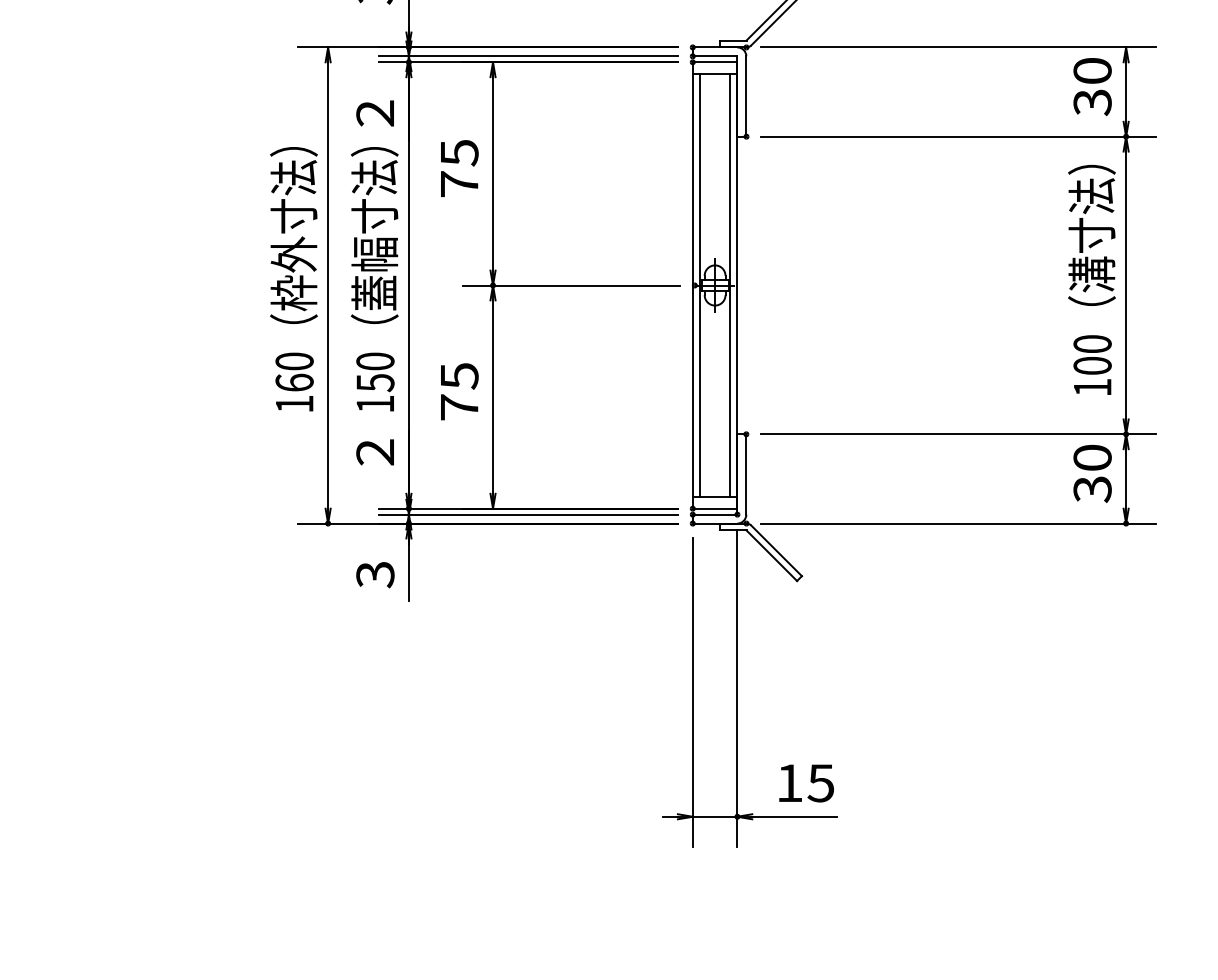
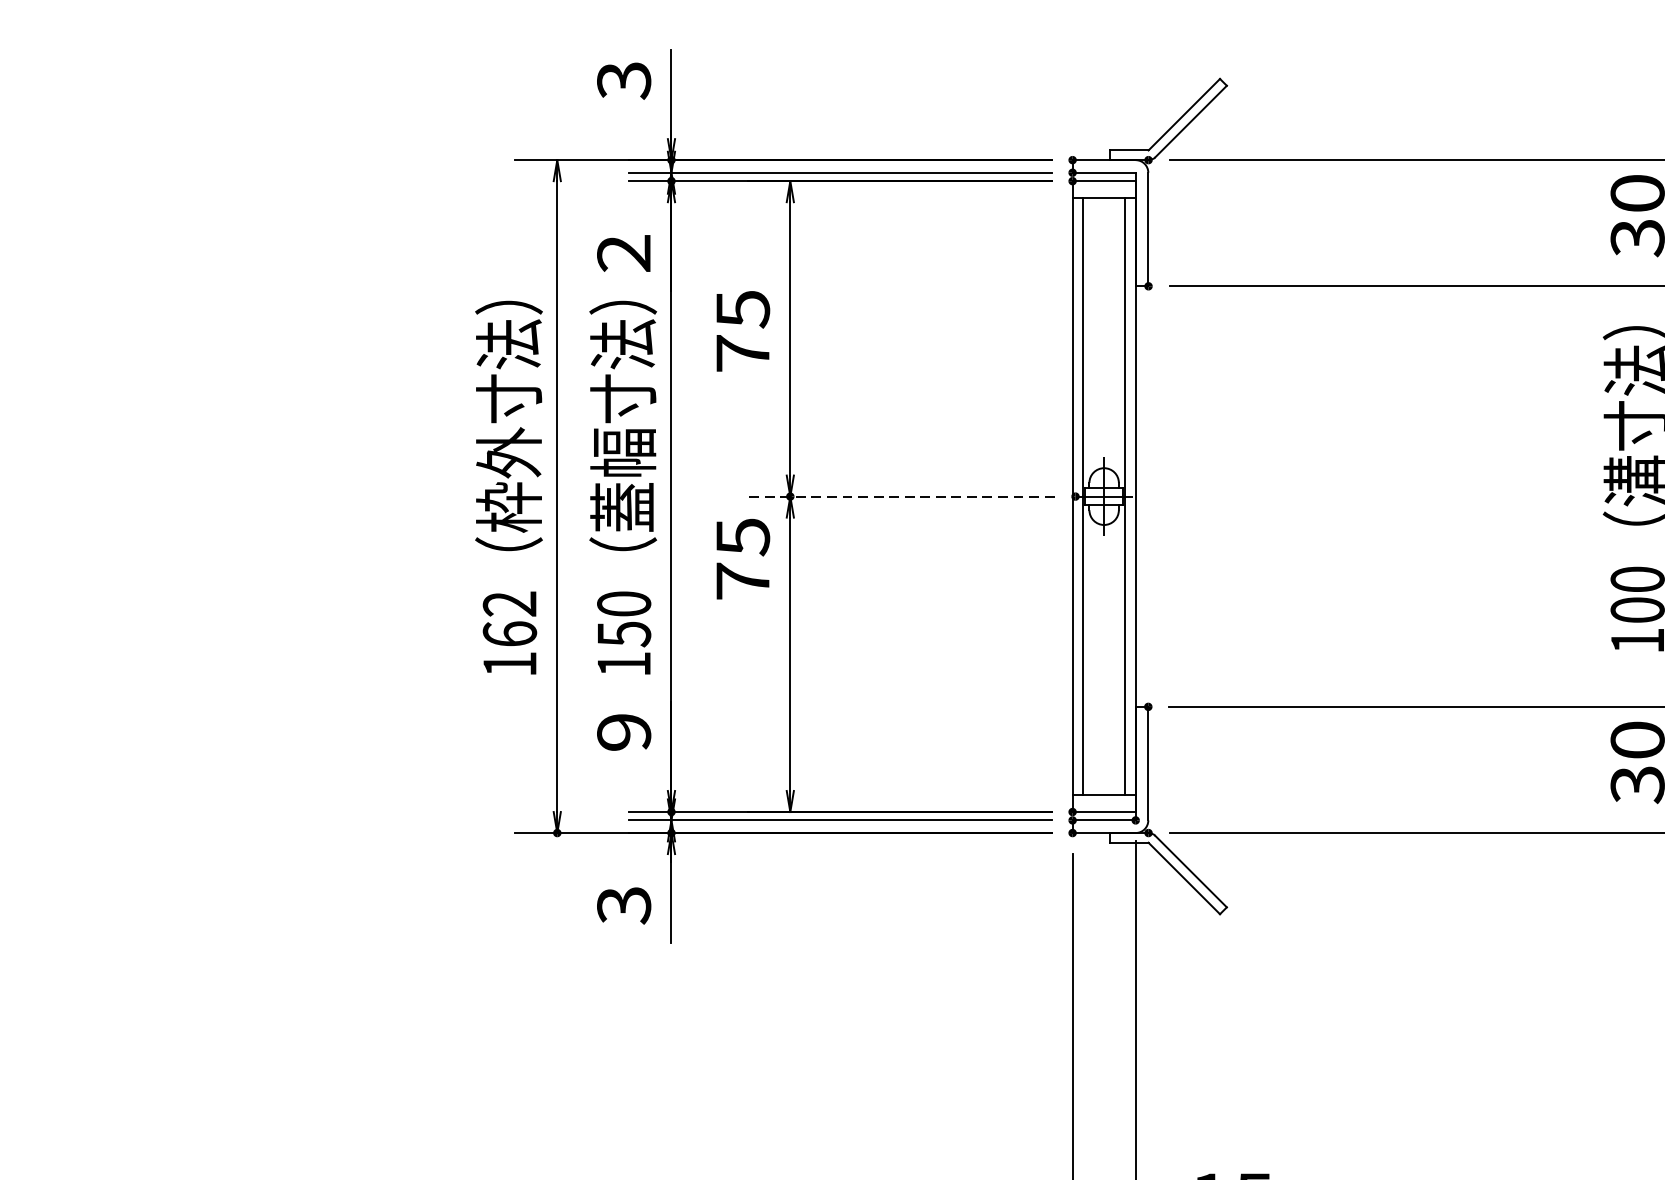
line: (571, 285) -> (901, 496), solid -> dashed
text: (294, 361) -> (509, 603), 160 -> 162
text: (459, 391) -> (742, 558), moved
text: (375, 452) -> (624, 732), 2 -> 9

